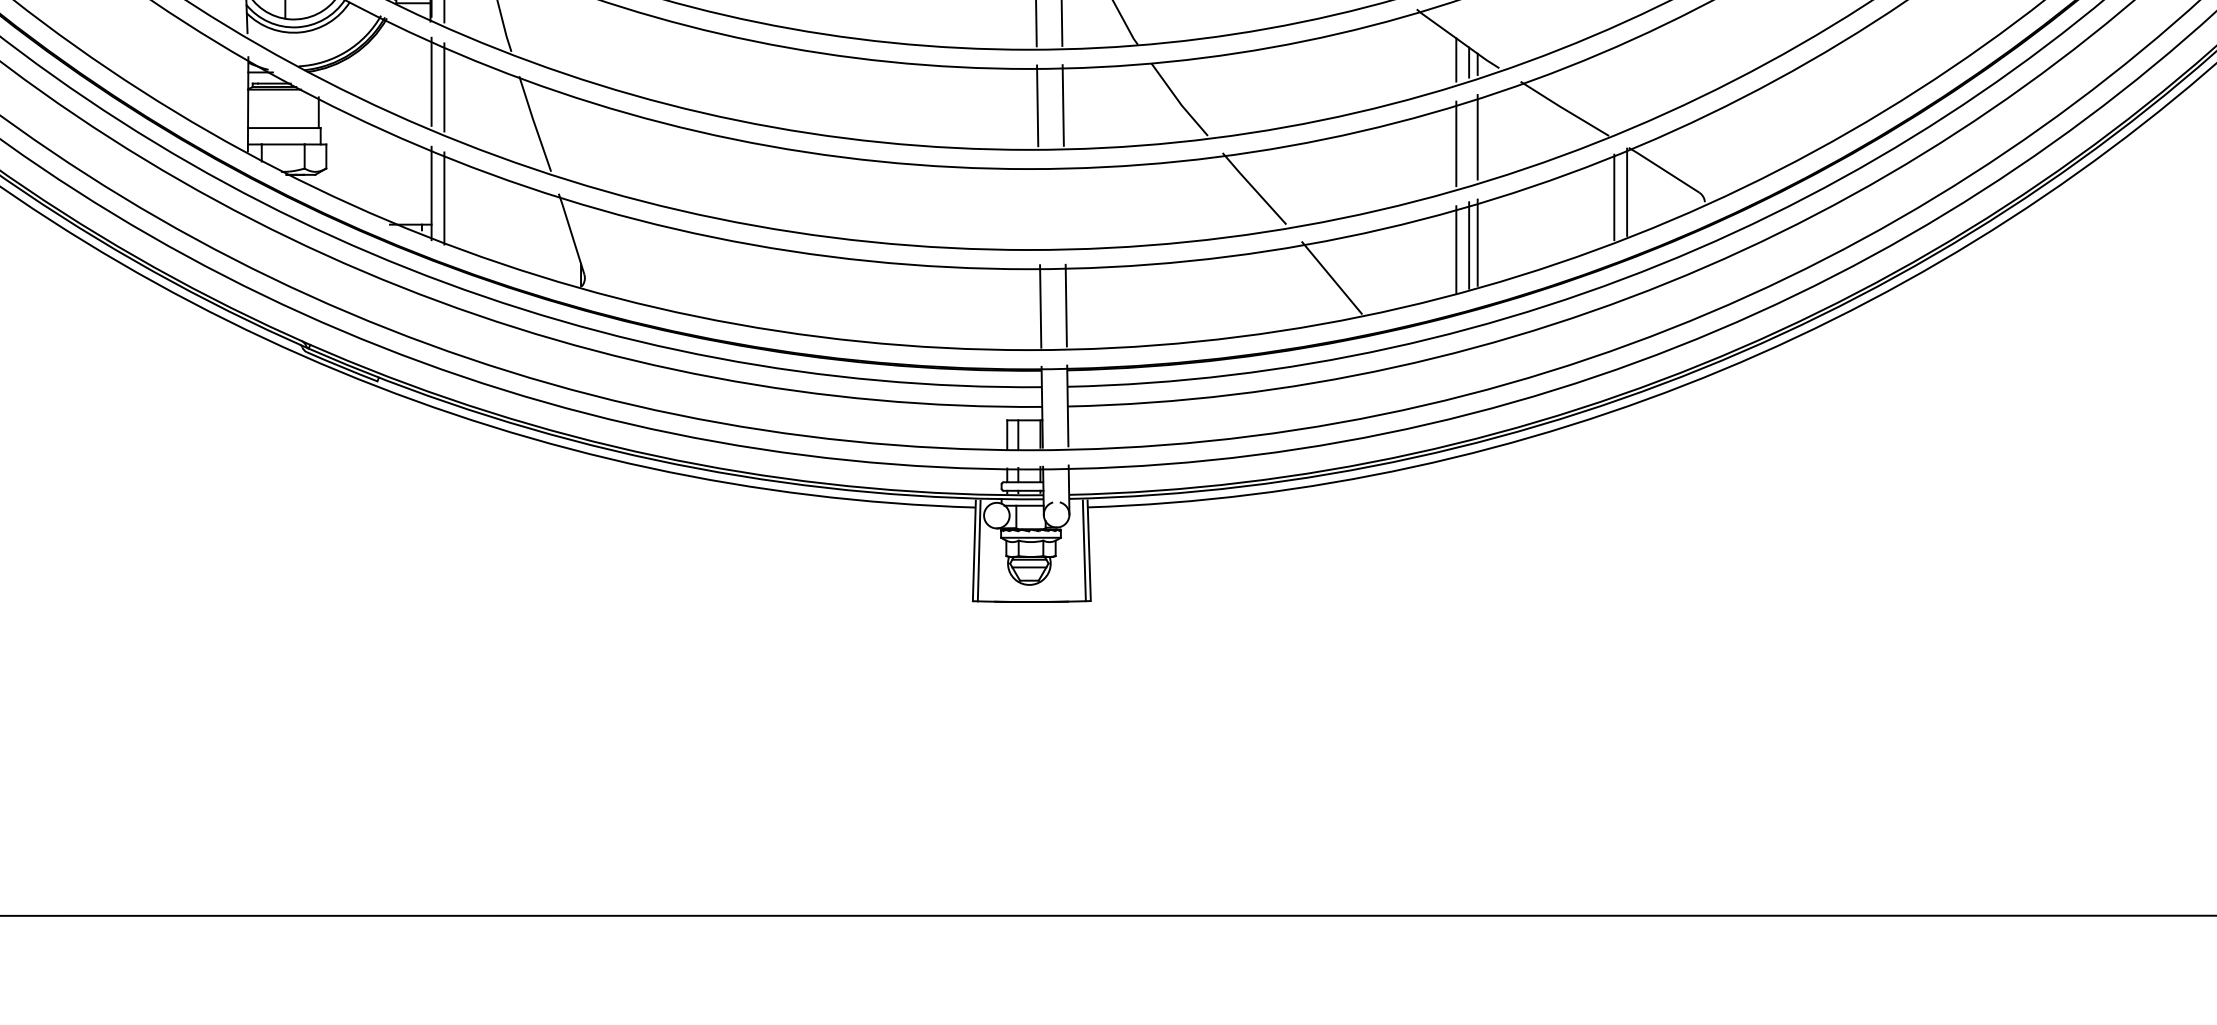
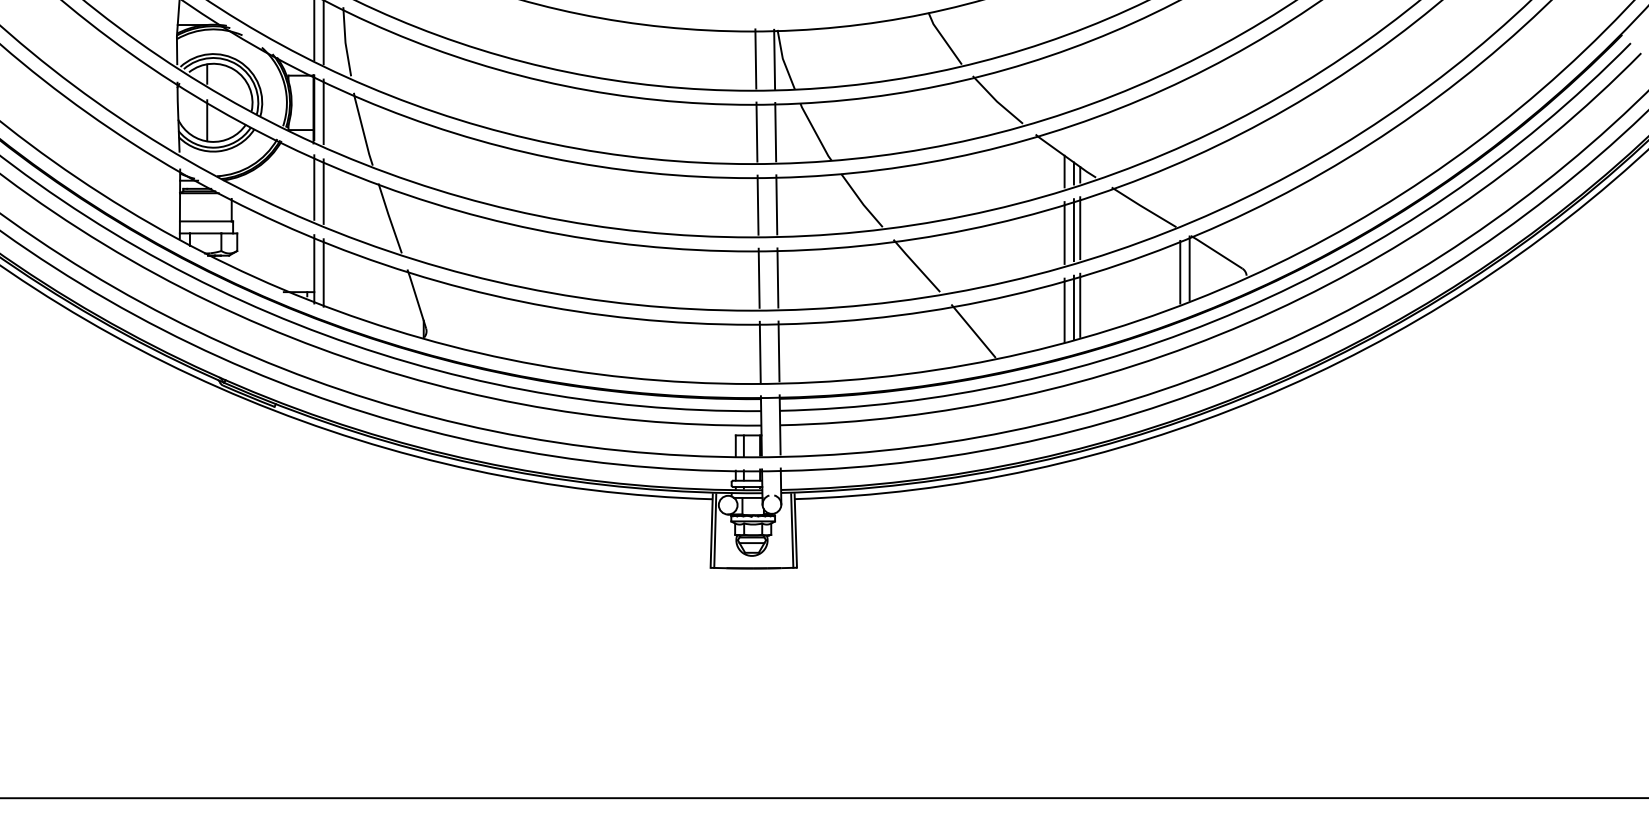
line: (1468, 140) -> (1073, 230), added
line: (1038, 204) -> (758, 277), added
line: (1064, 204) -> (777, 277), added

